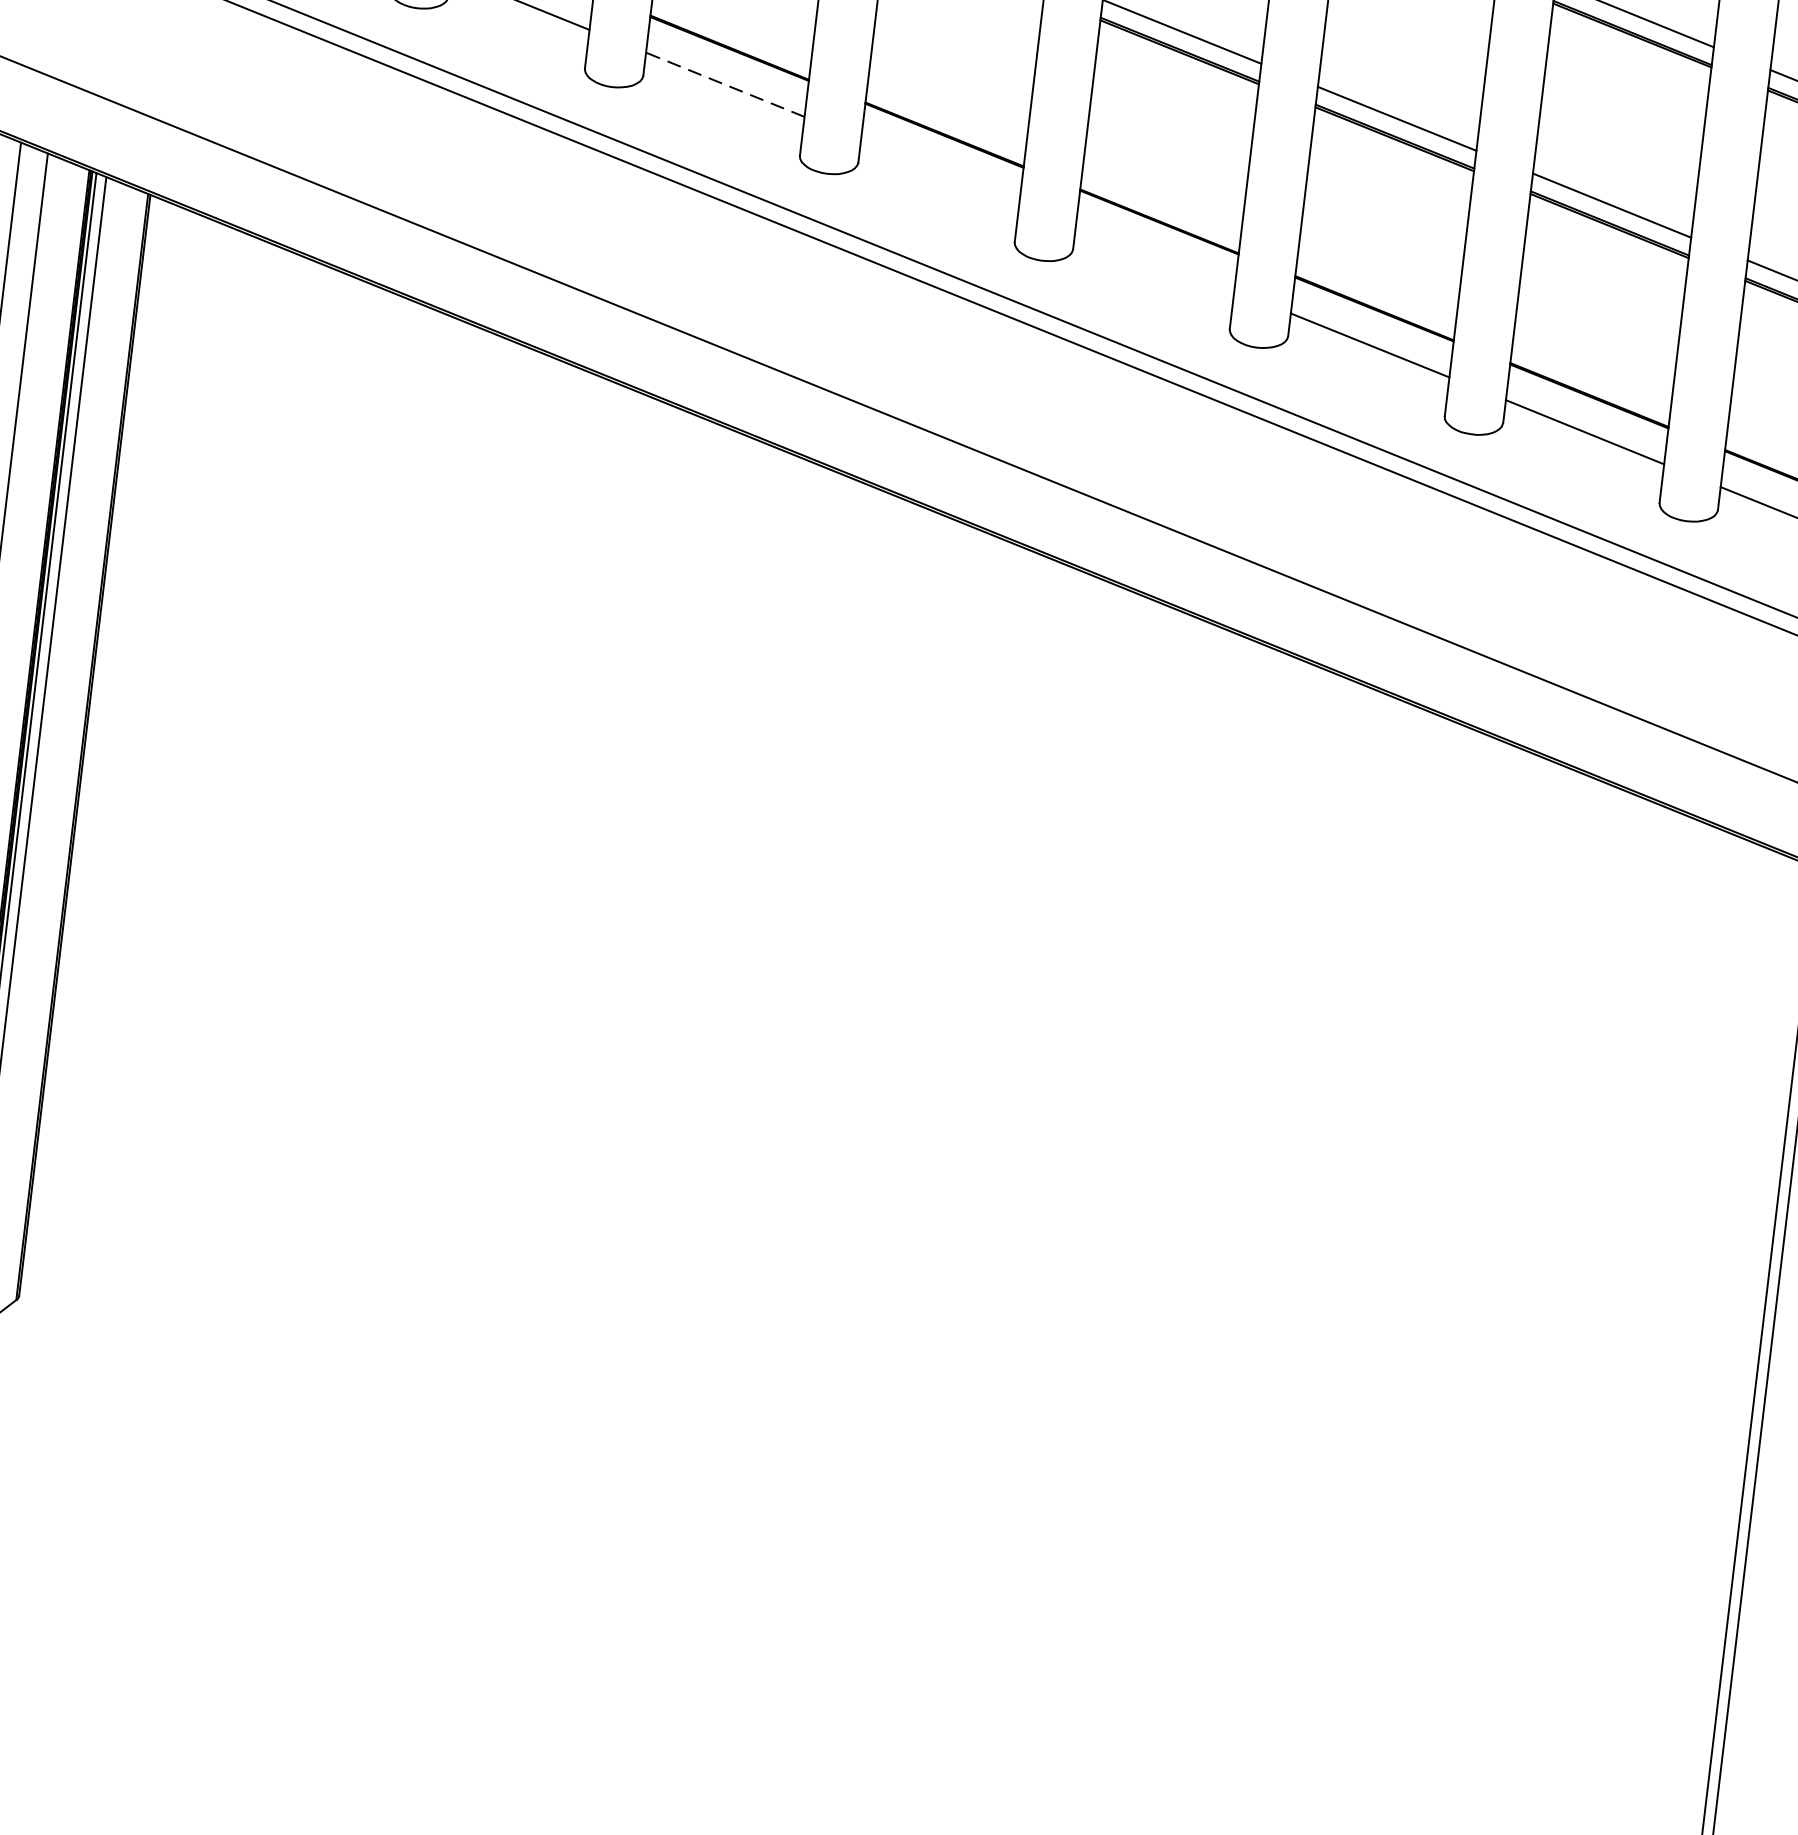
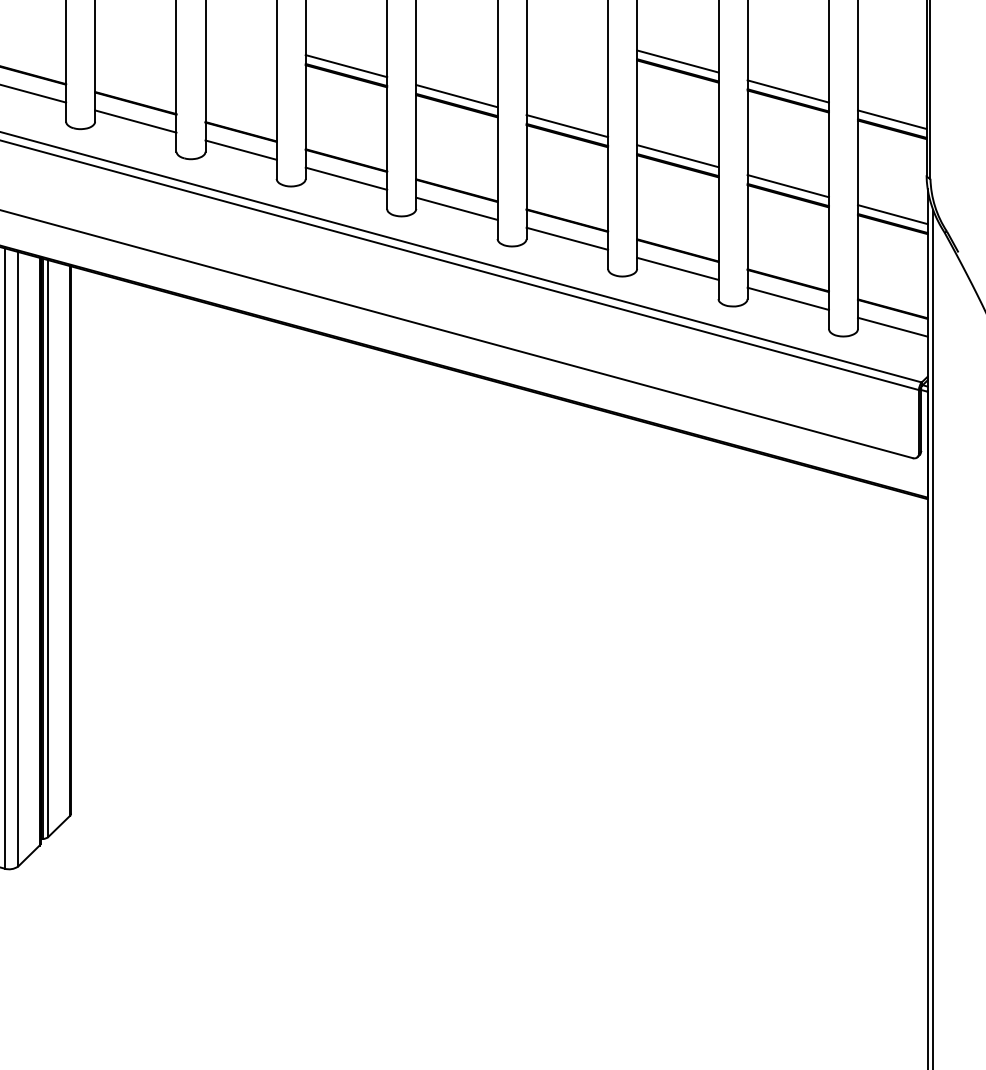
line: (723, 84) -> (345, 178), dashed -> solid
line: (939, 170) -> (456, 208), added
line: (1155, 257) -> (567, 238), added

